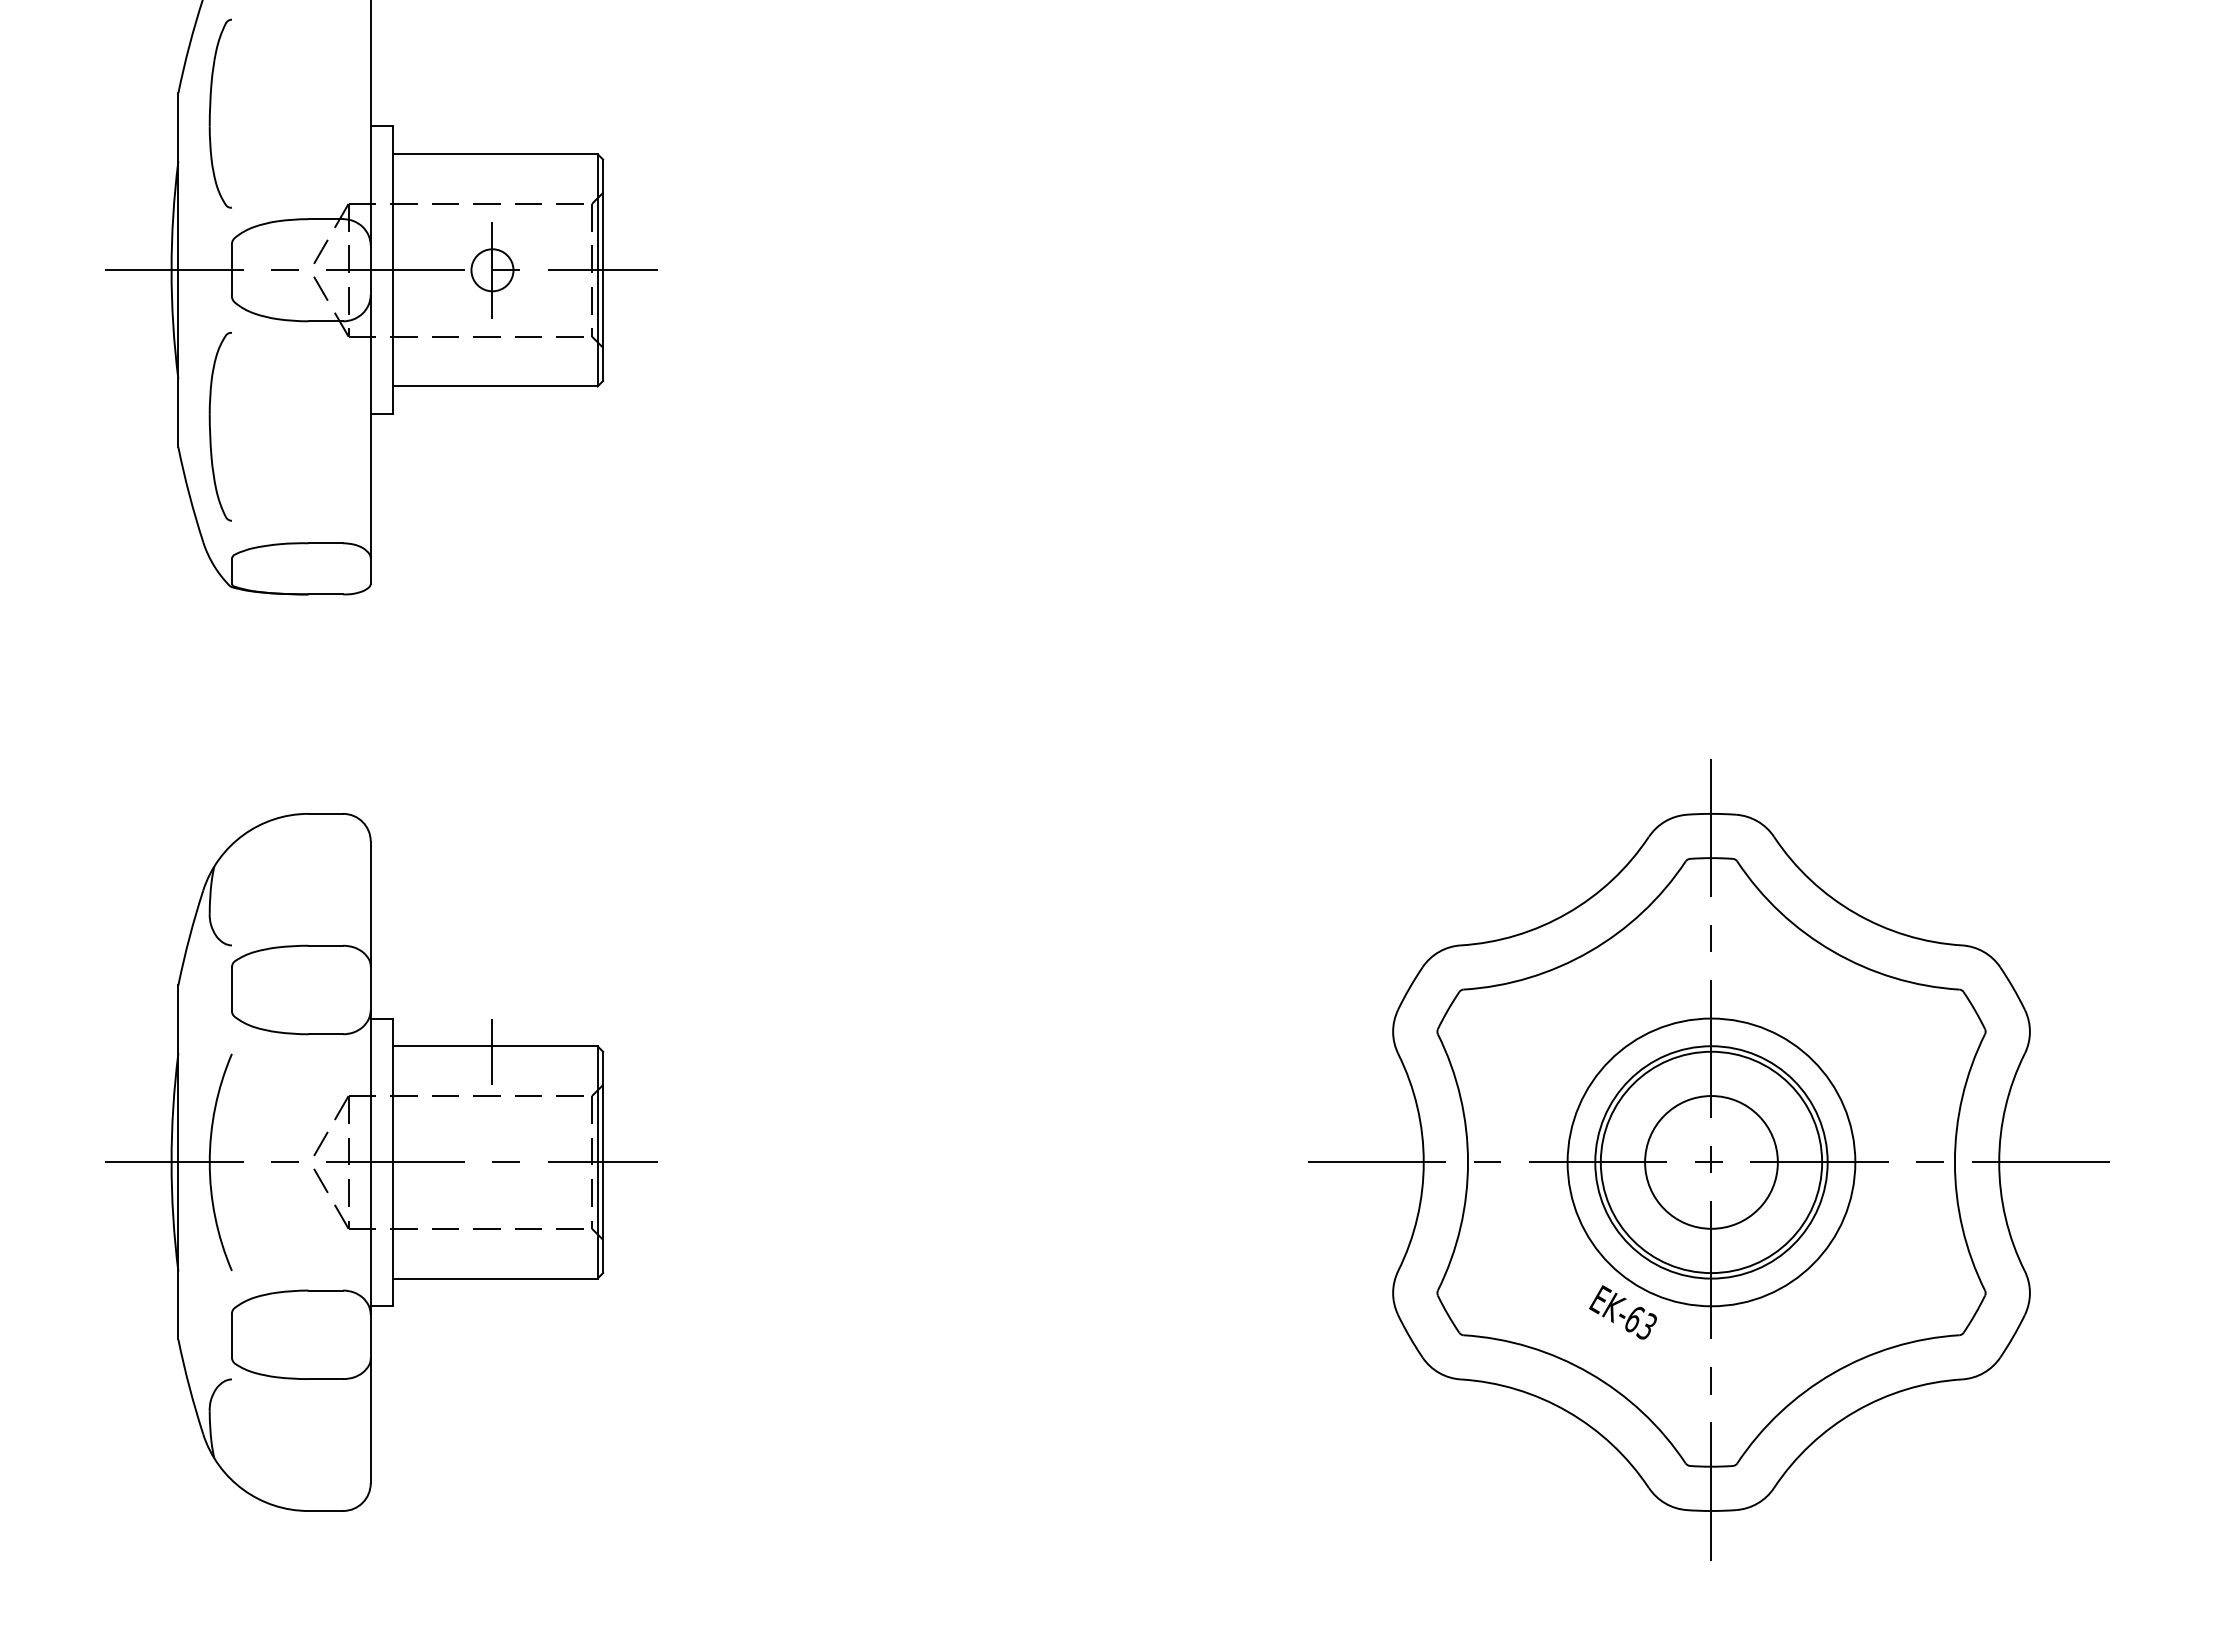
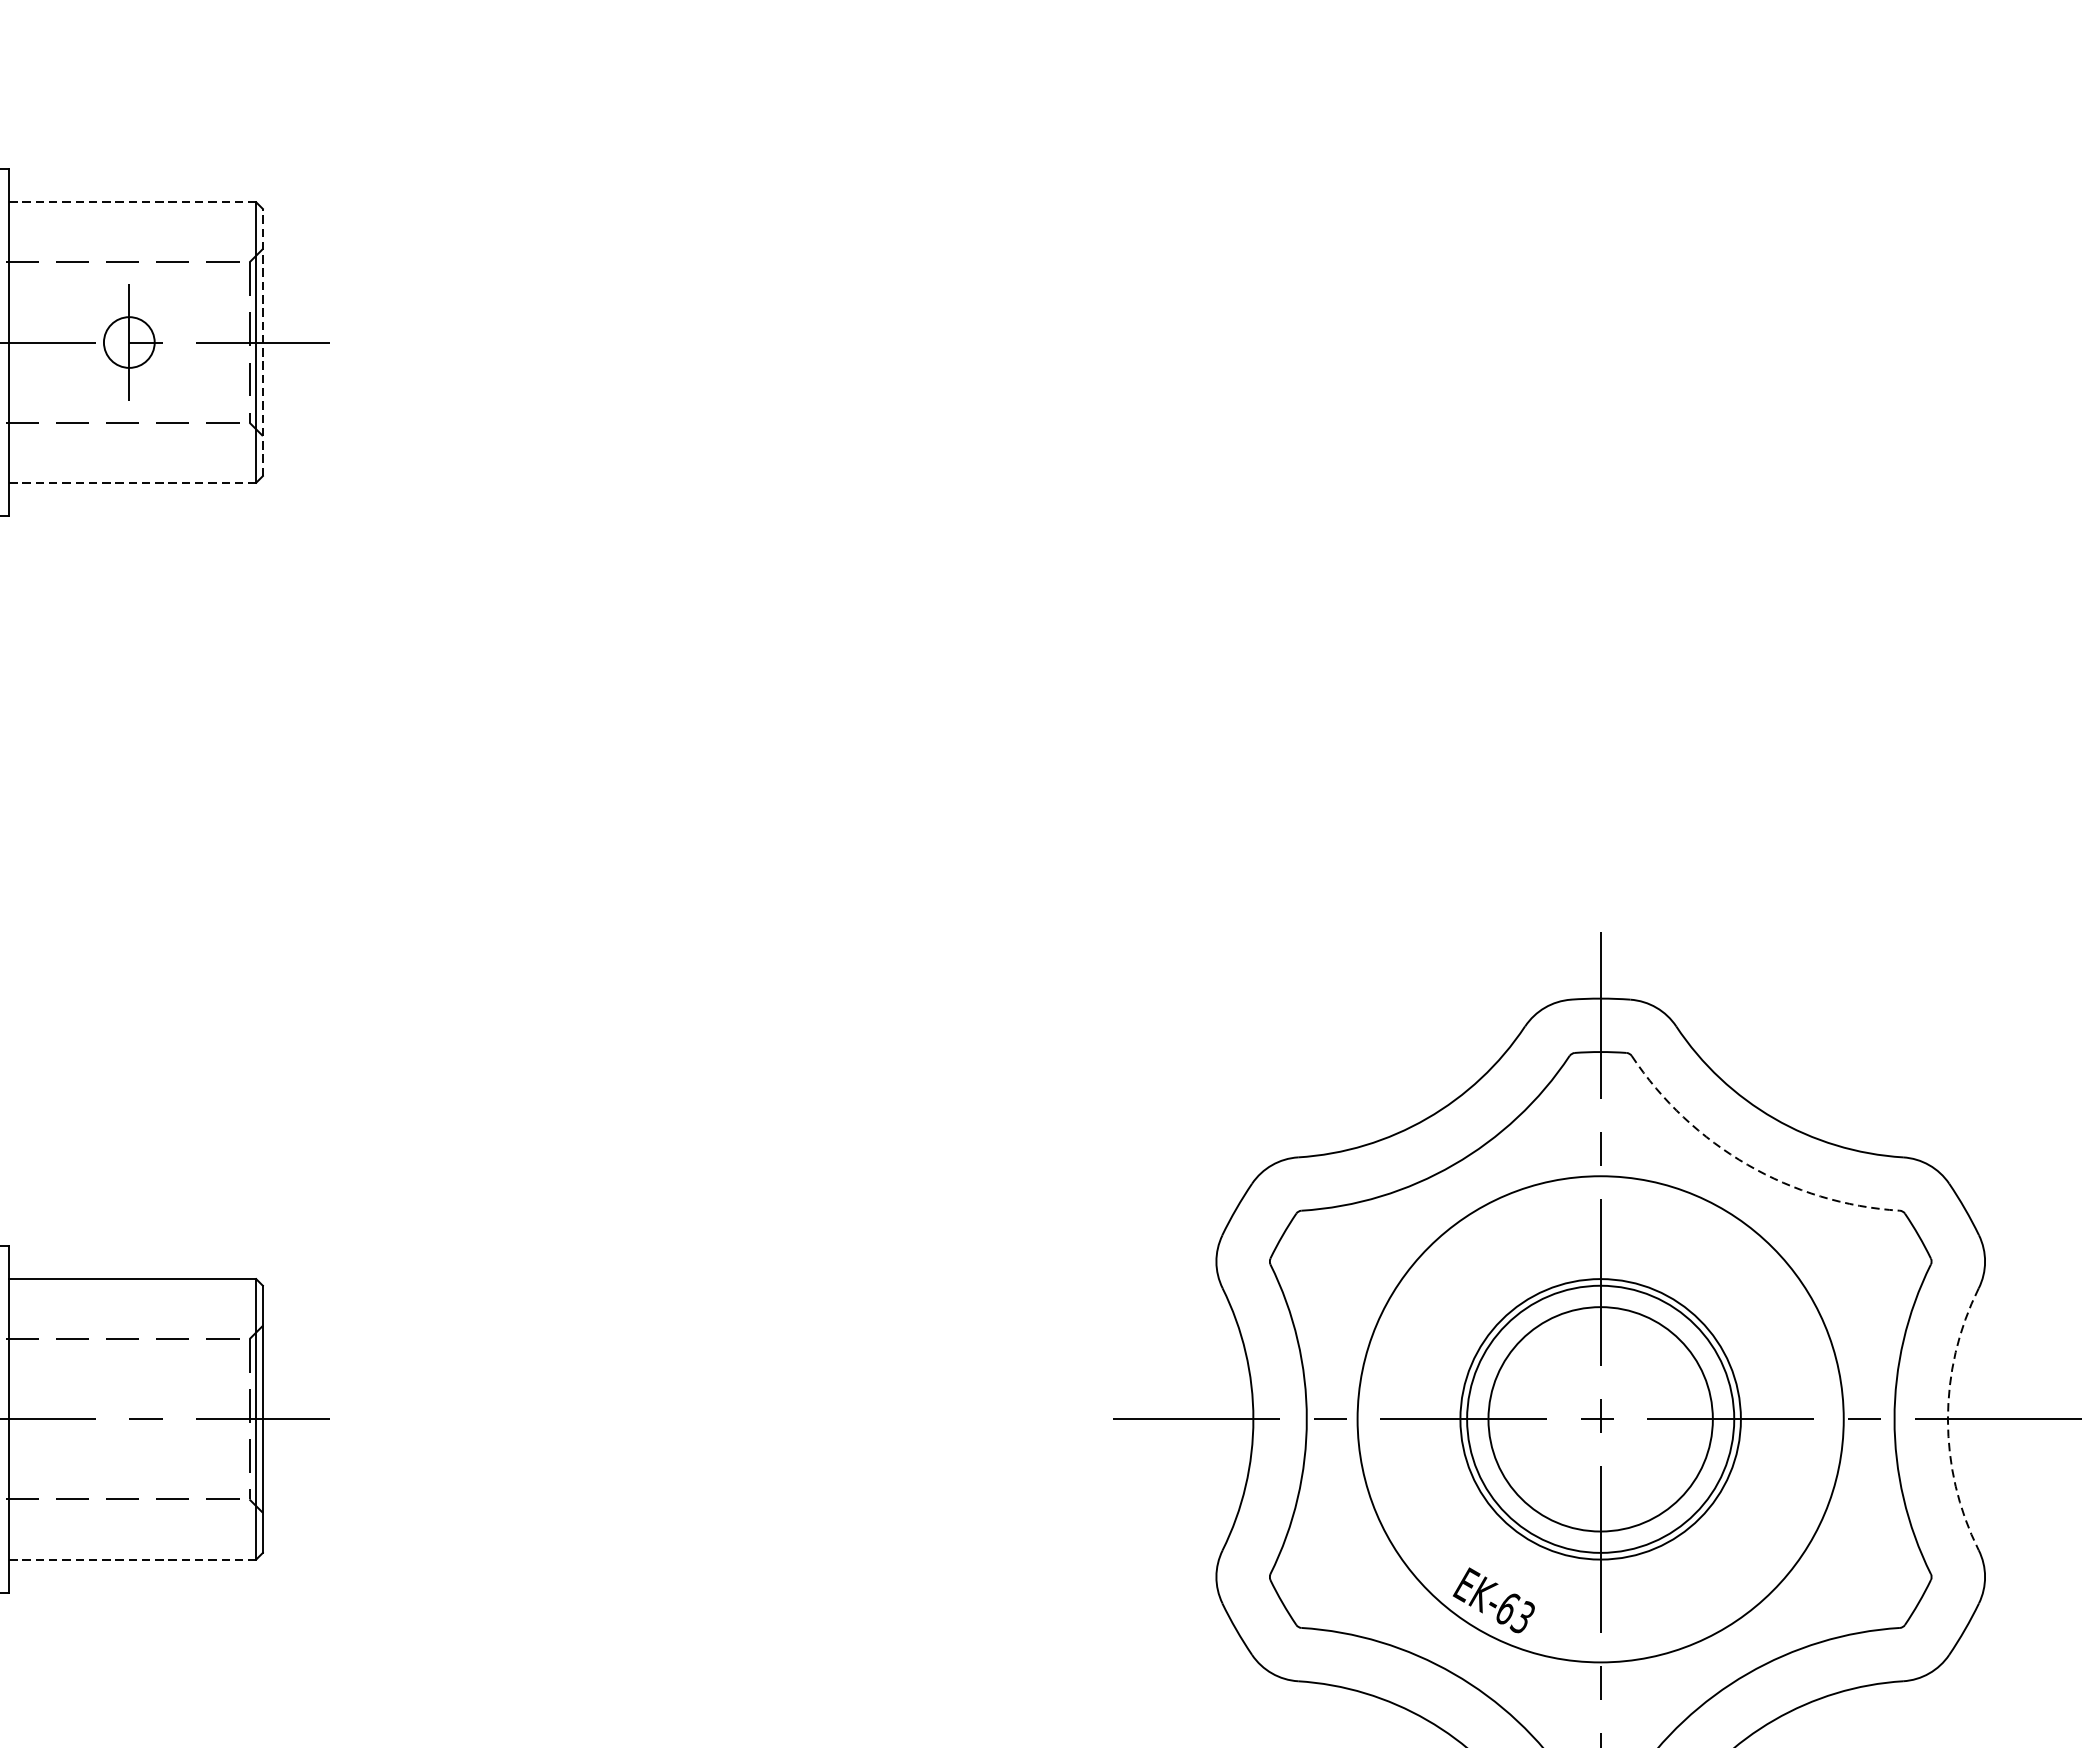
line: (495, 154) -> (132, 202), solid -> dashed
line: (603, 270) -> (263, 342), solid -> dashed
line: (495, 386) -> (132, 482), solid -> dashed
arc: (1833, 951) -> (1747, 1164), solid -> dashed
line: (492, 1051) -> (129, 1285), removed
circle: (1711, 1162) -> (1600, 1419), size x1.4
circle: (1711, 1162) -> (1600, 1419), size x1.4
arc: (1999, 1162) -> (1948, 1419), solid -> dashed
line: (495, 1278) -> (132, 1559), solid -> dashed

